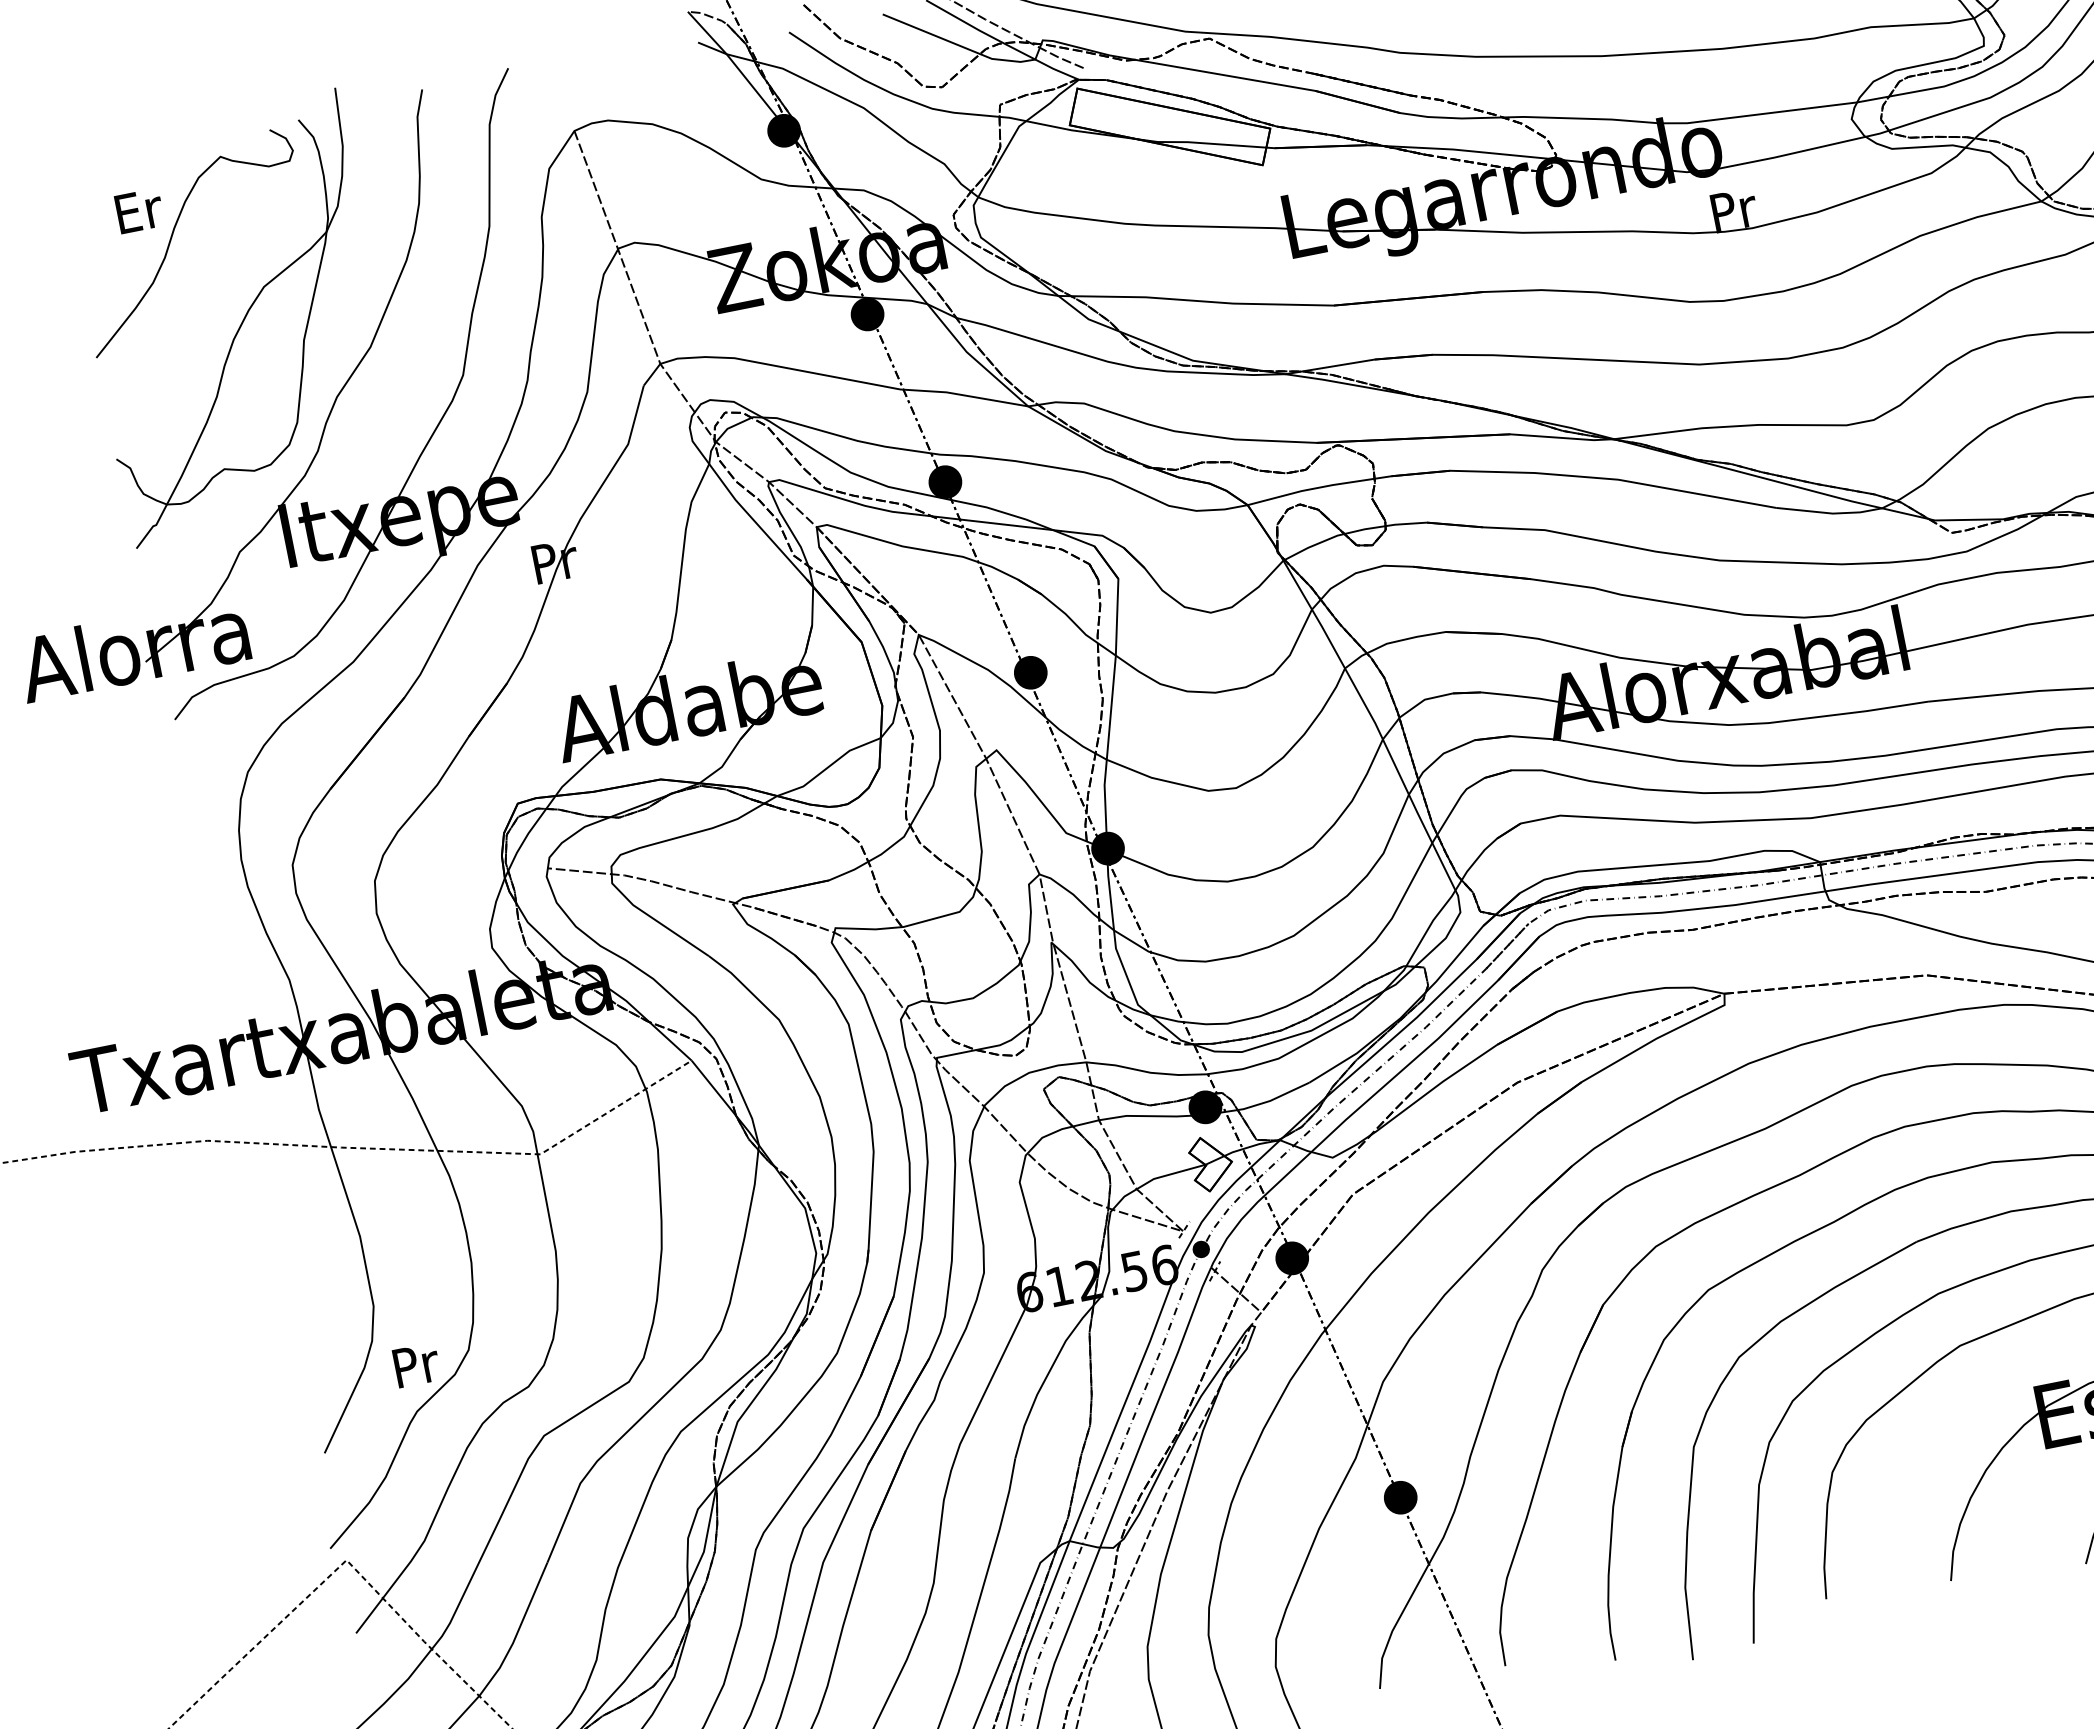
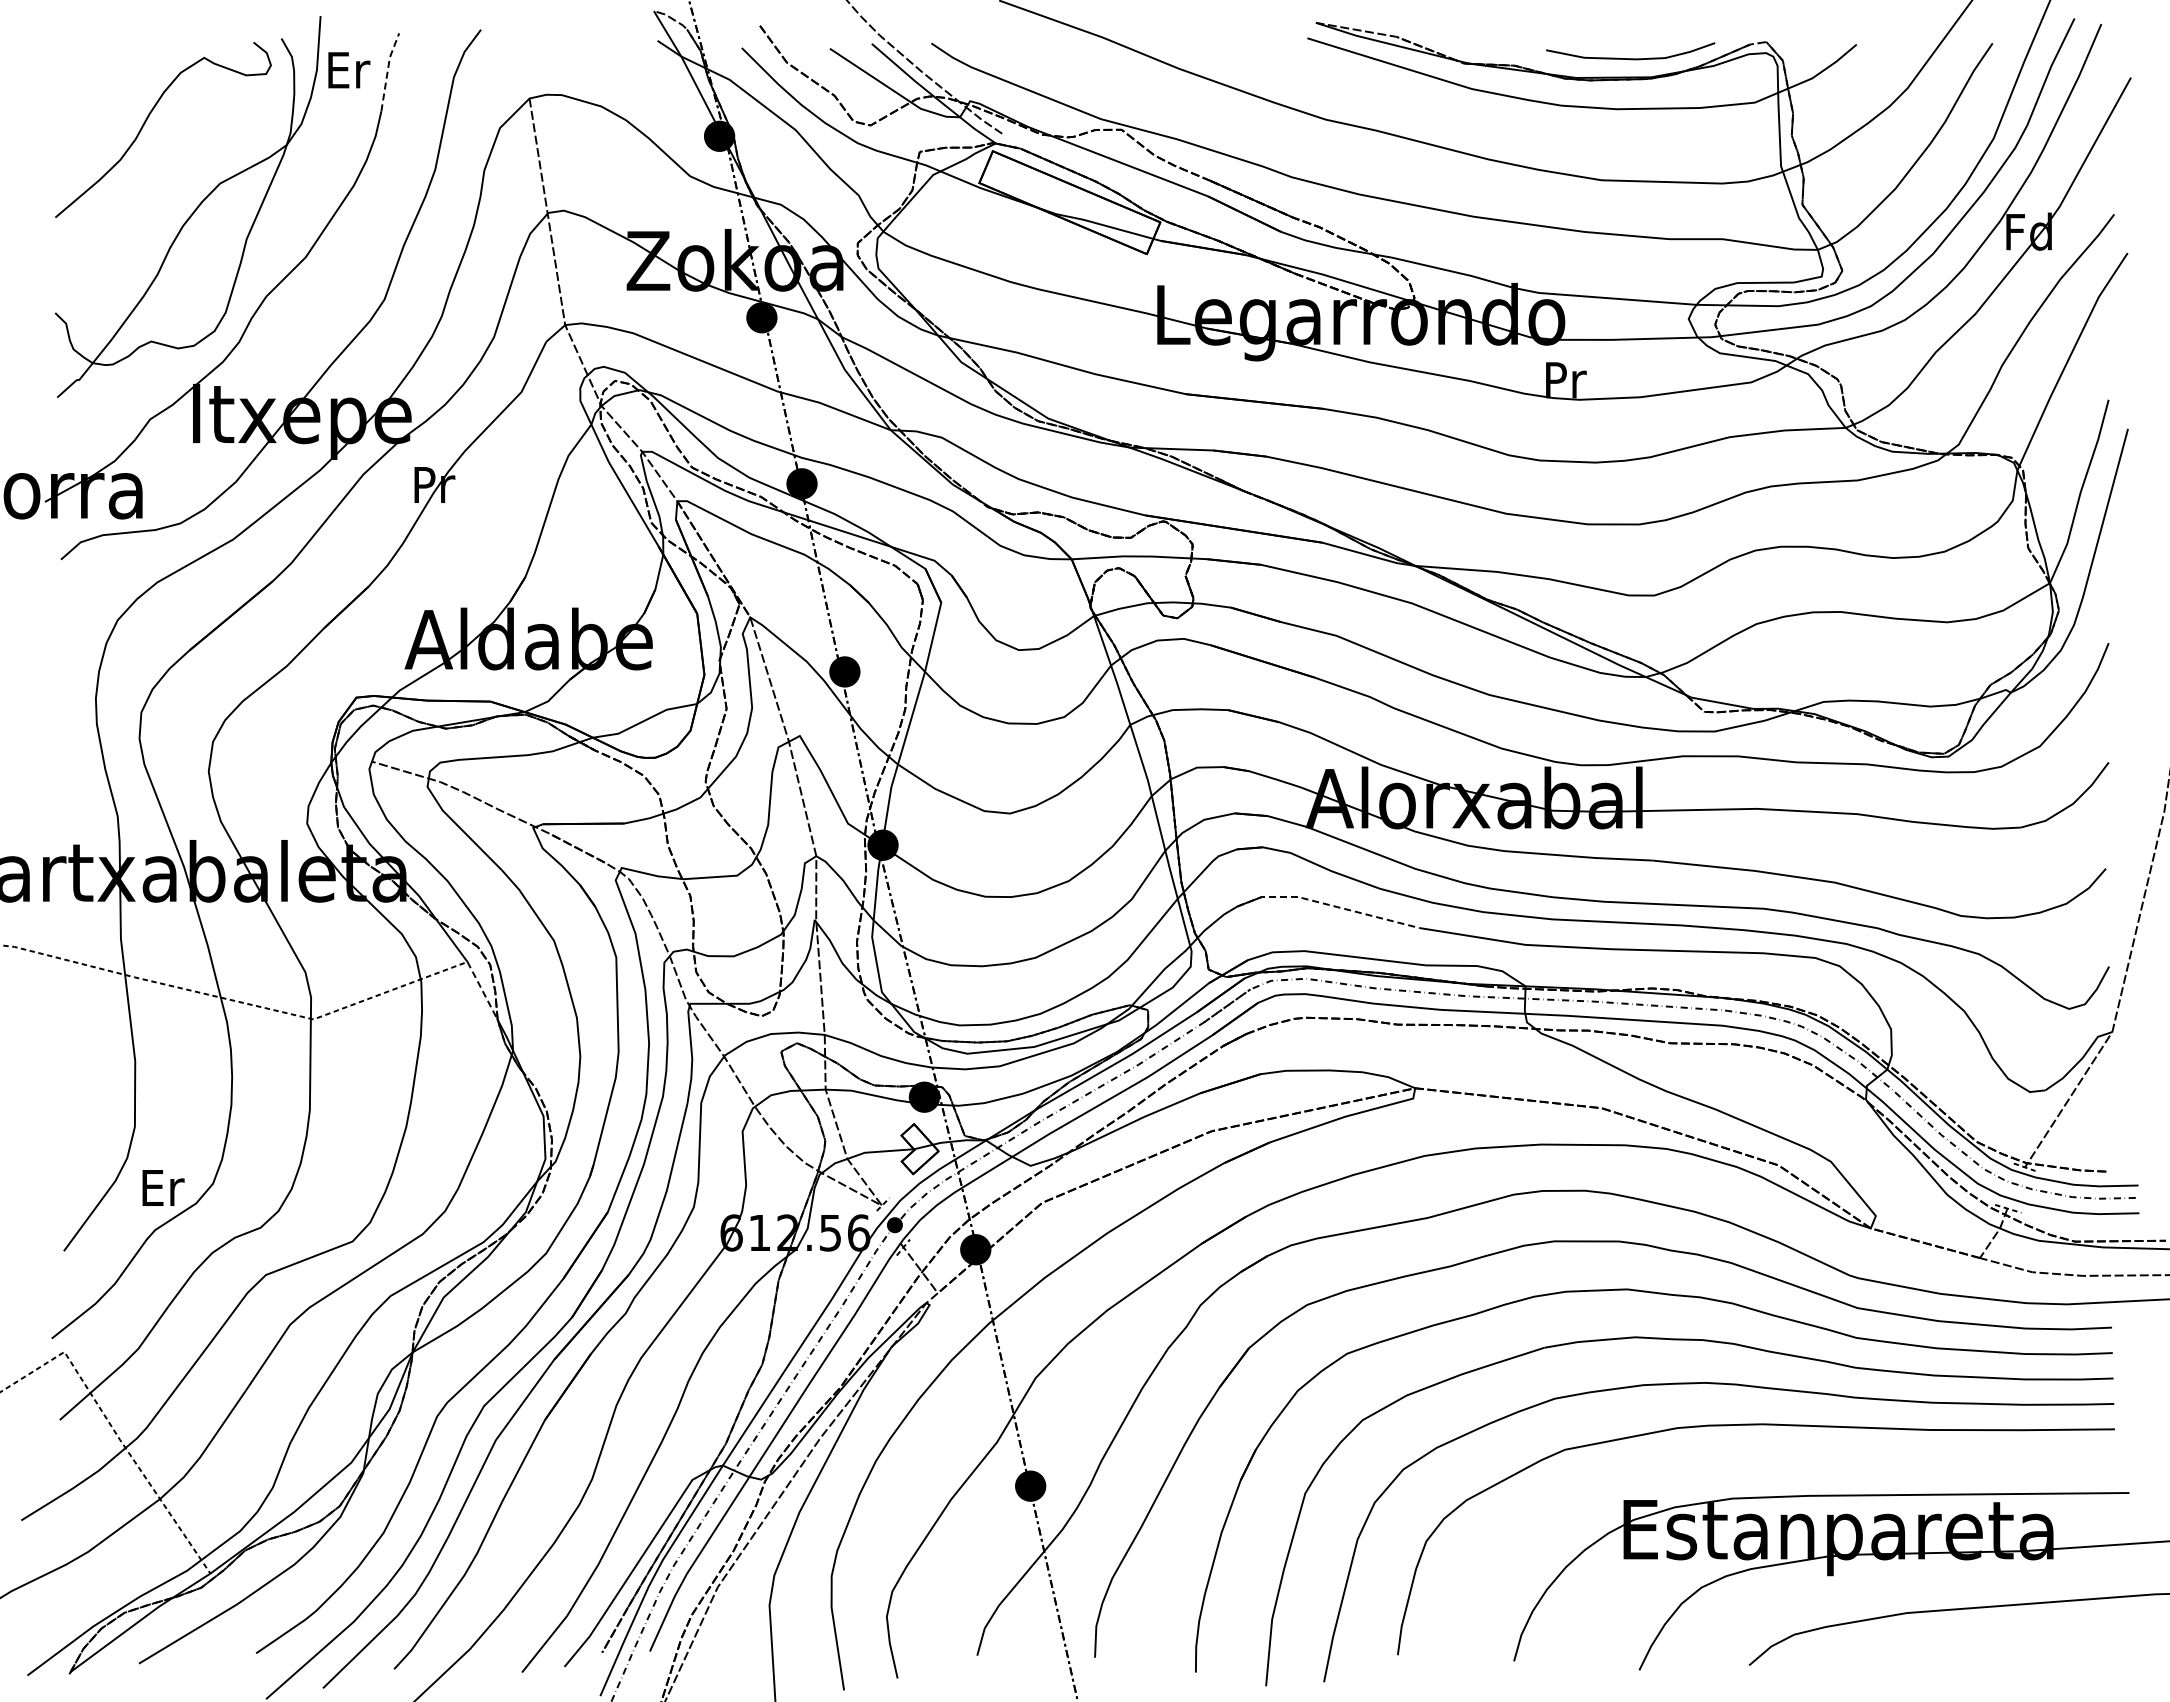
line: (417, 132) -> (387, 71), solid -> dashed
text: (139, 211) -> (349, 70), moved
line: (1592, 817) -> (1327, 904), solid -> dashed
line: (713, 1087) -> (482, 990), solid -> dashed
text: (416, 1364) -> (163, 1187), Pr -> Er

